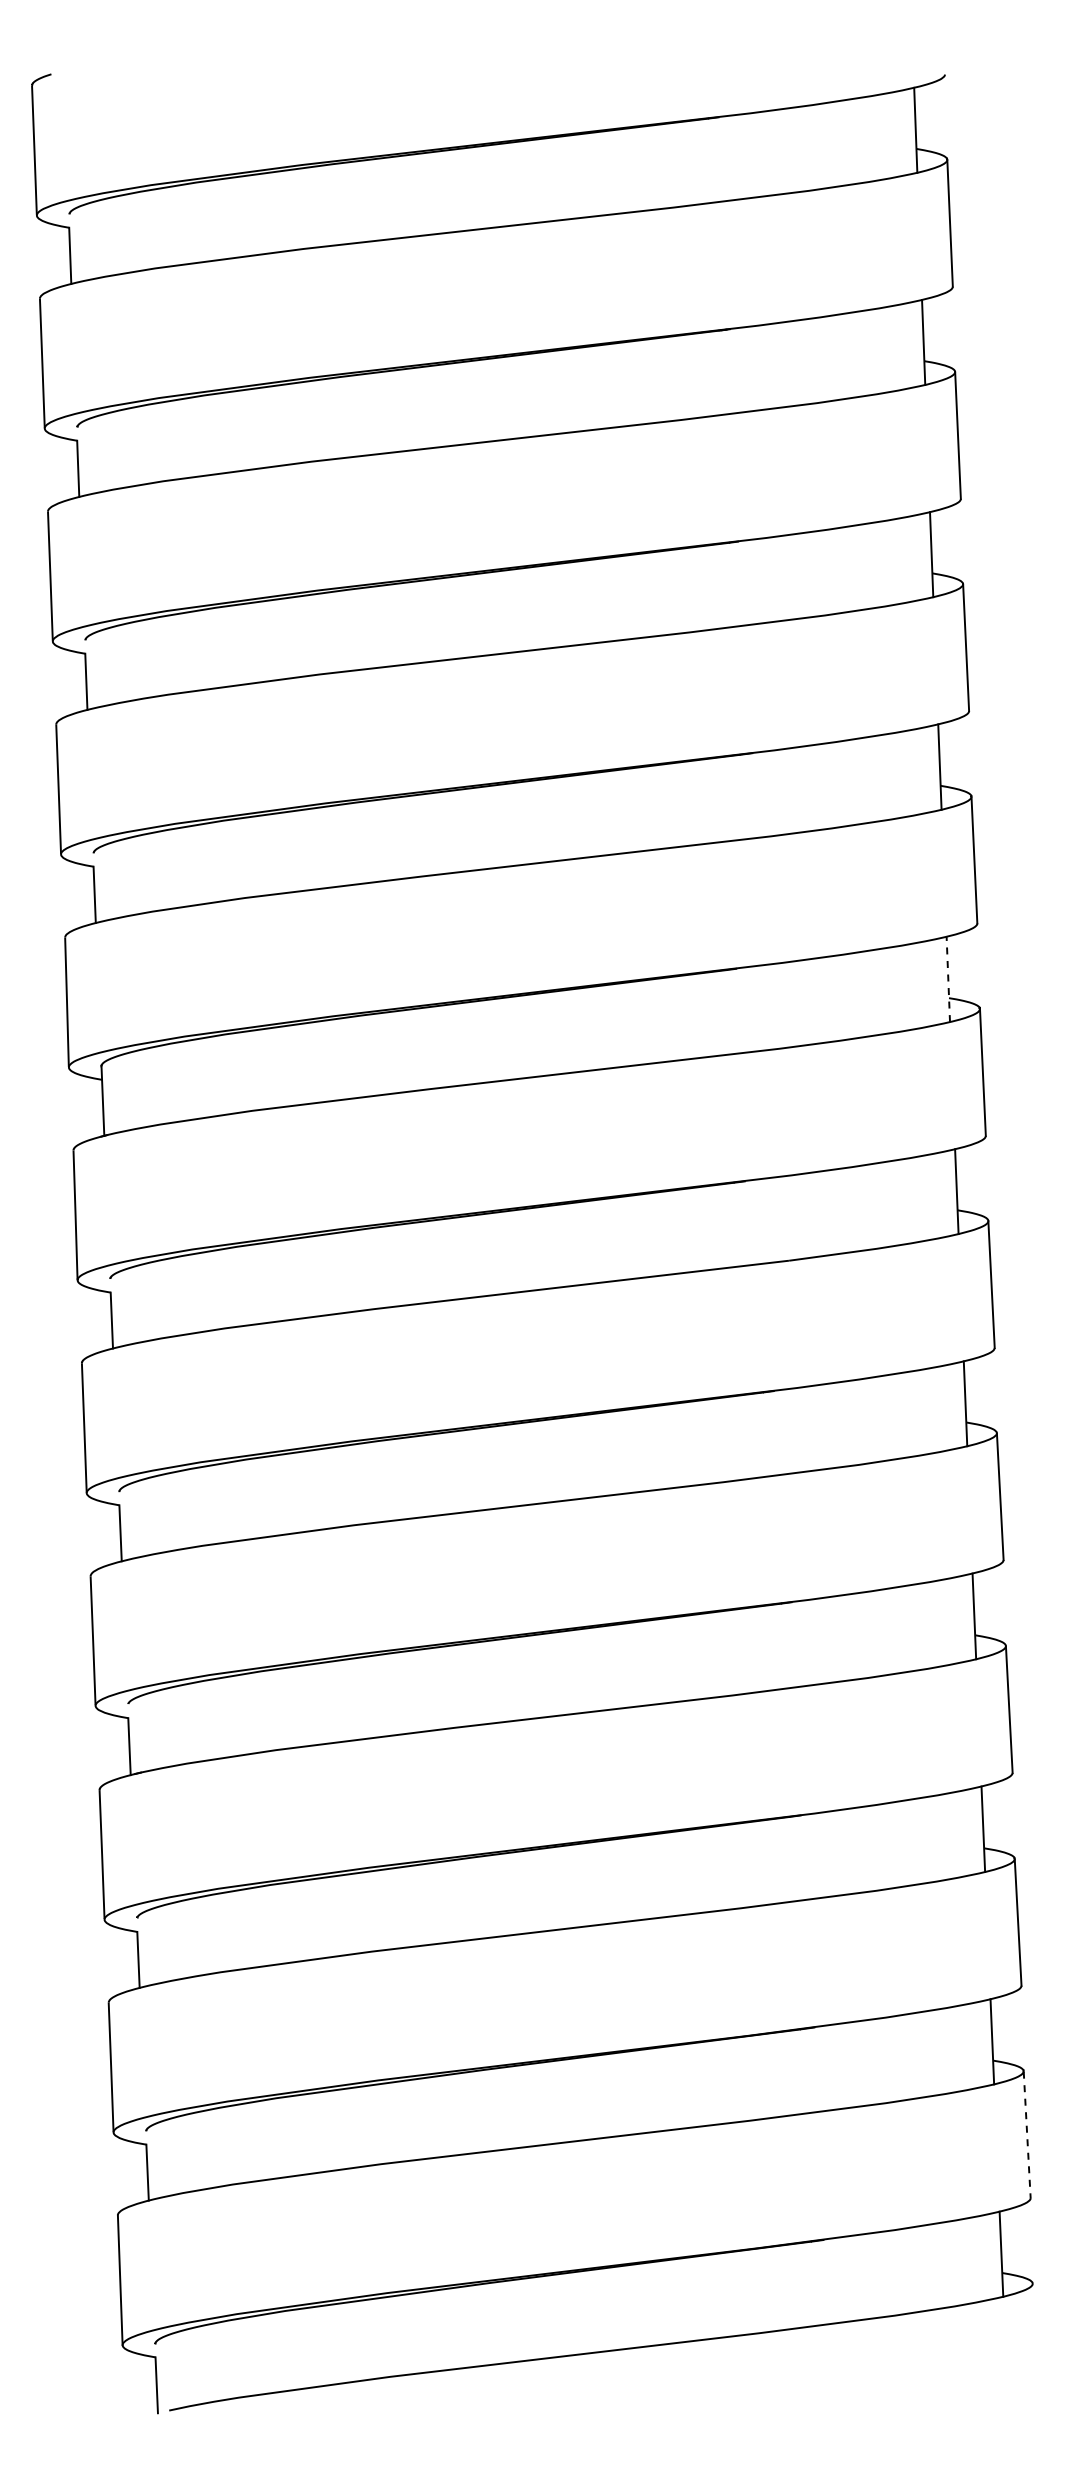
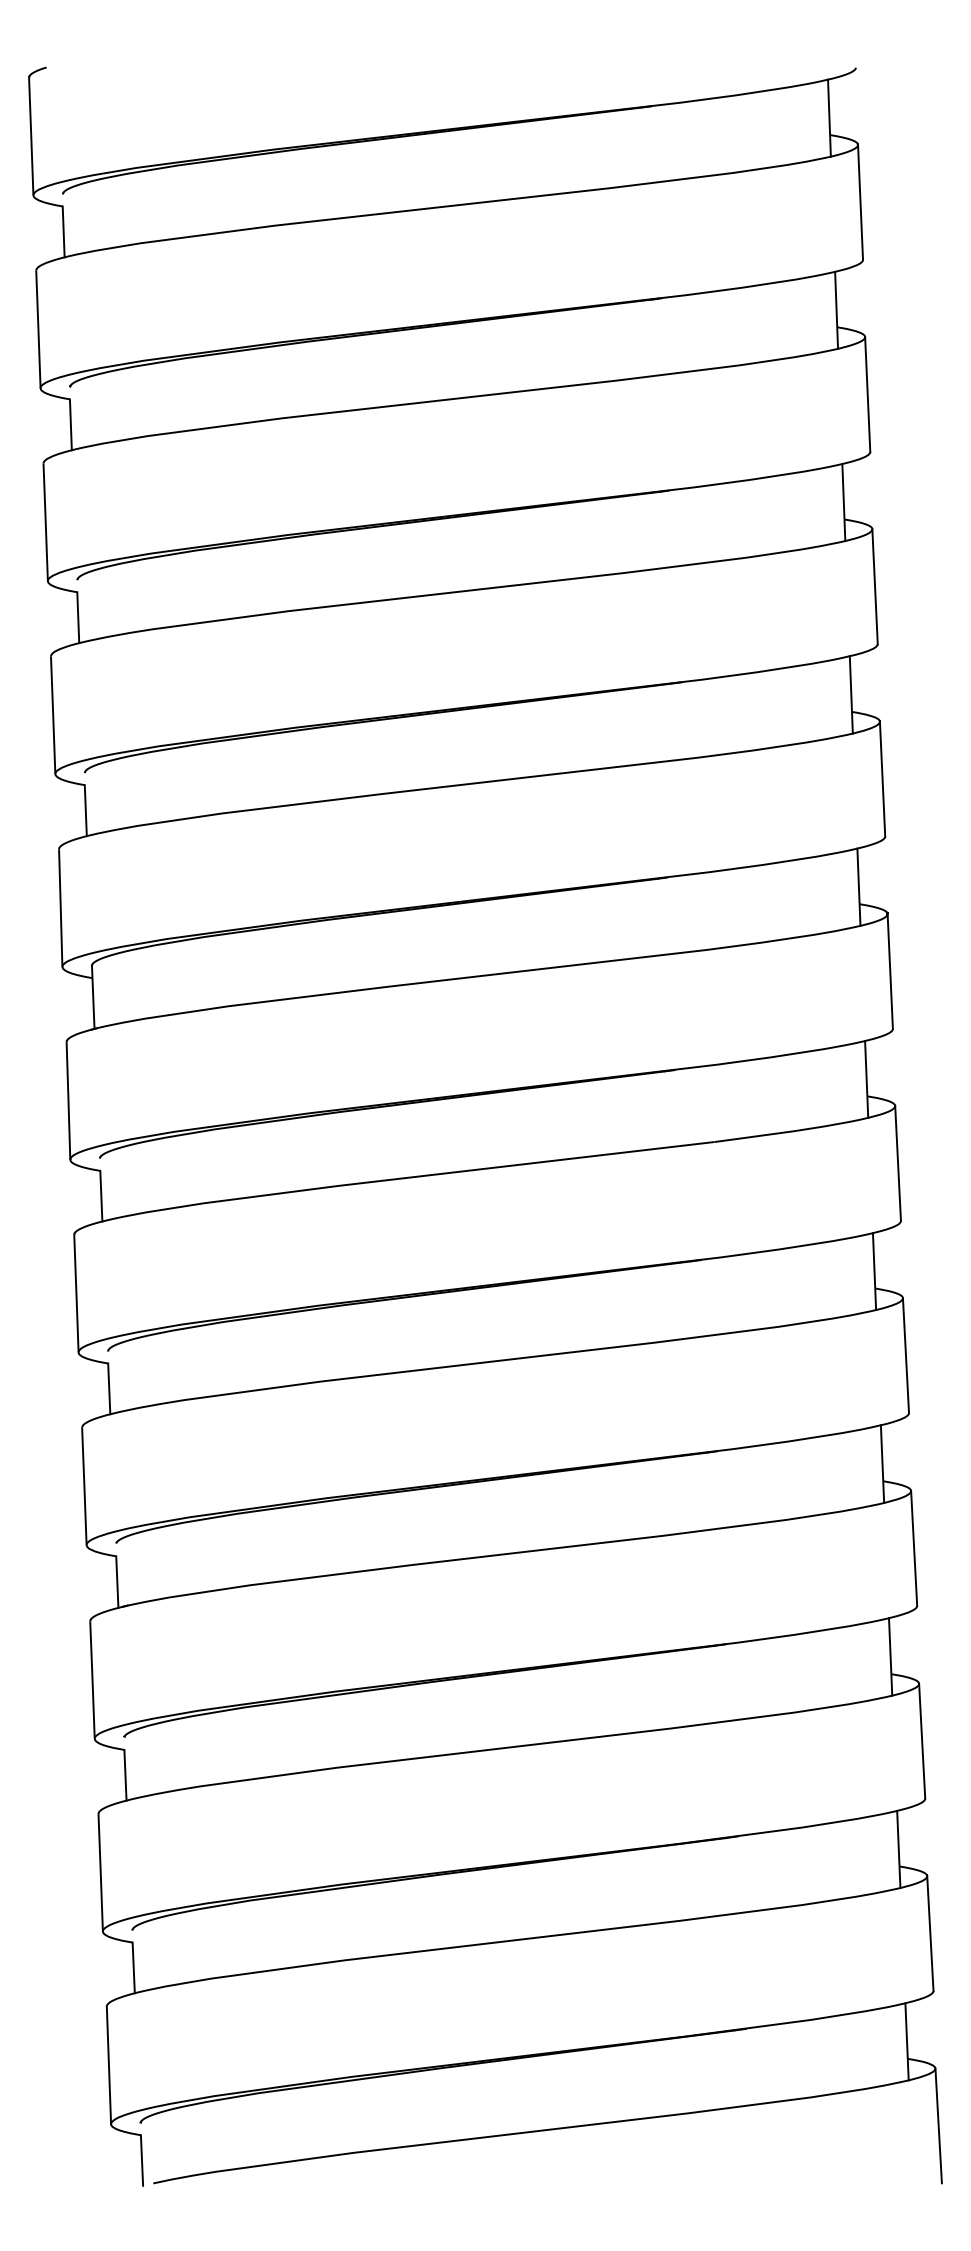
line: (948, 979) -> (859, 887), dashed -> solid
line: (1027, 2135) -> (930, 1934), dashed -> solid
line: (1035, 2347) -> (937, 2126), added

